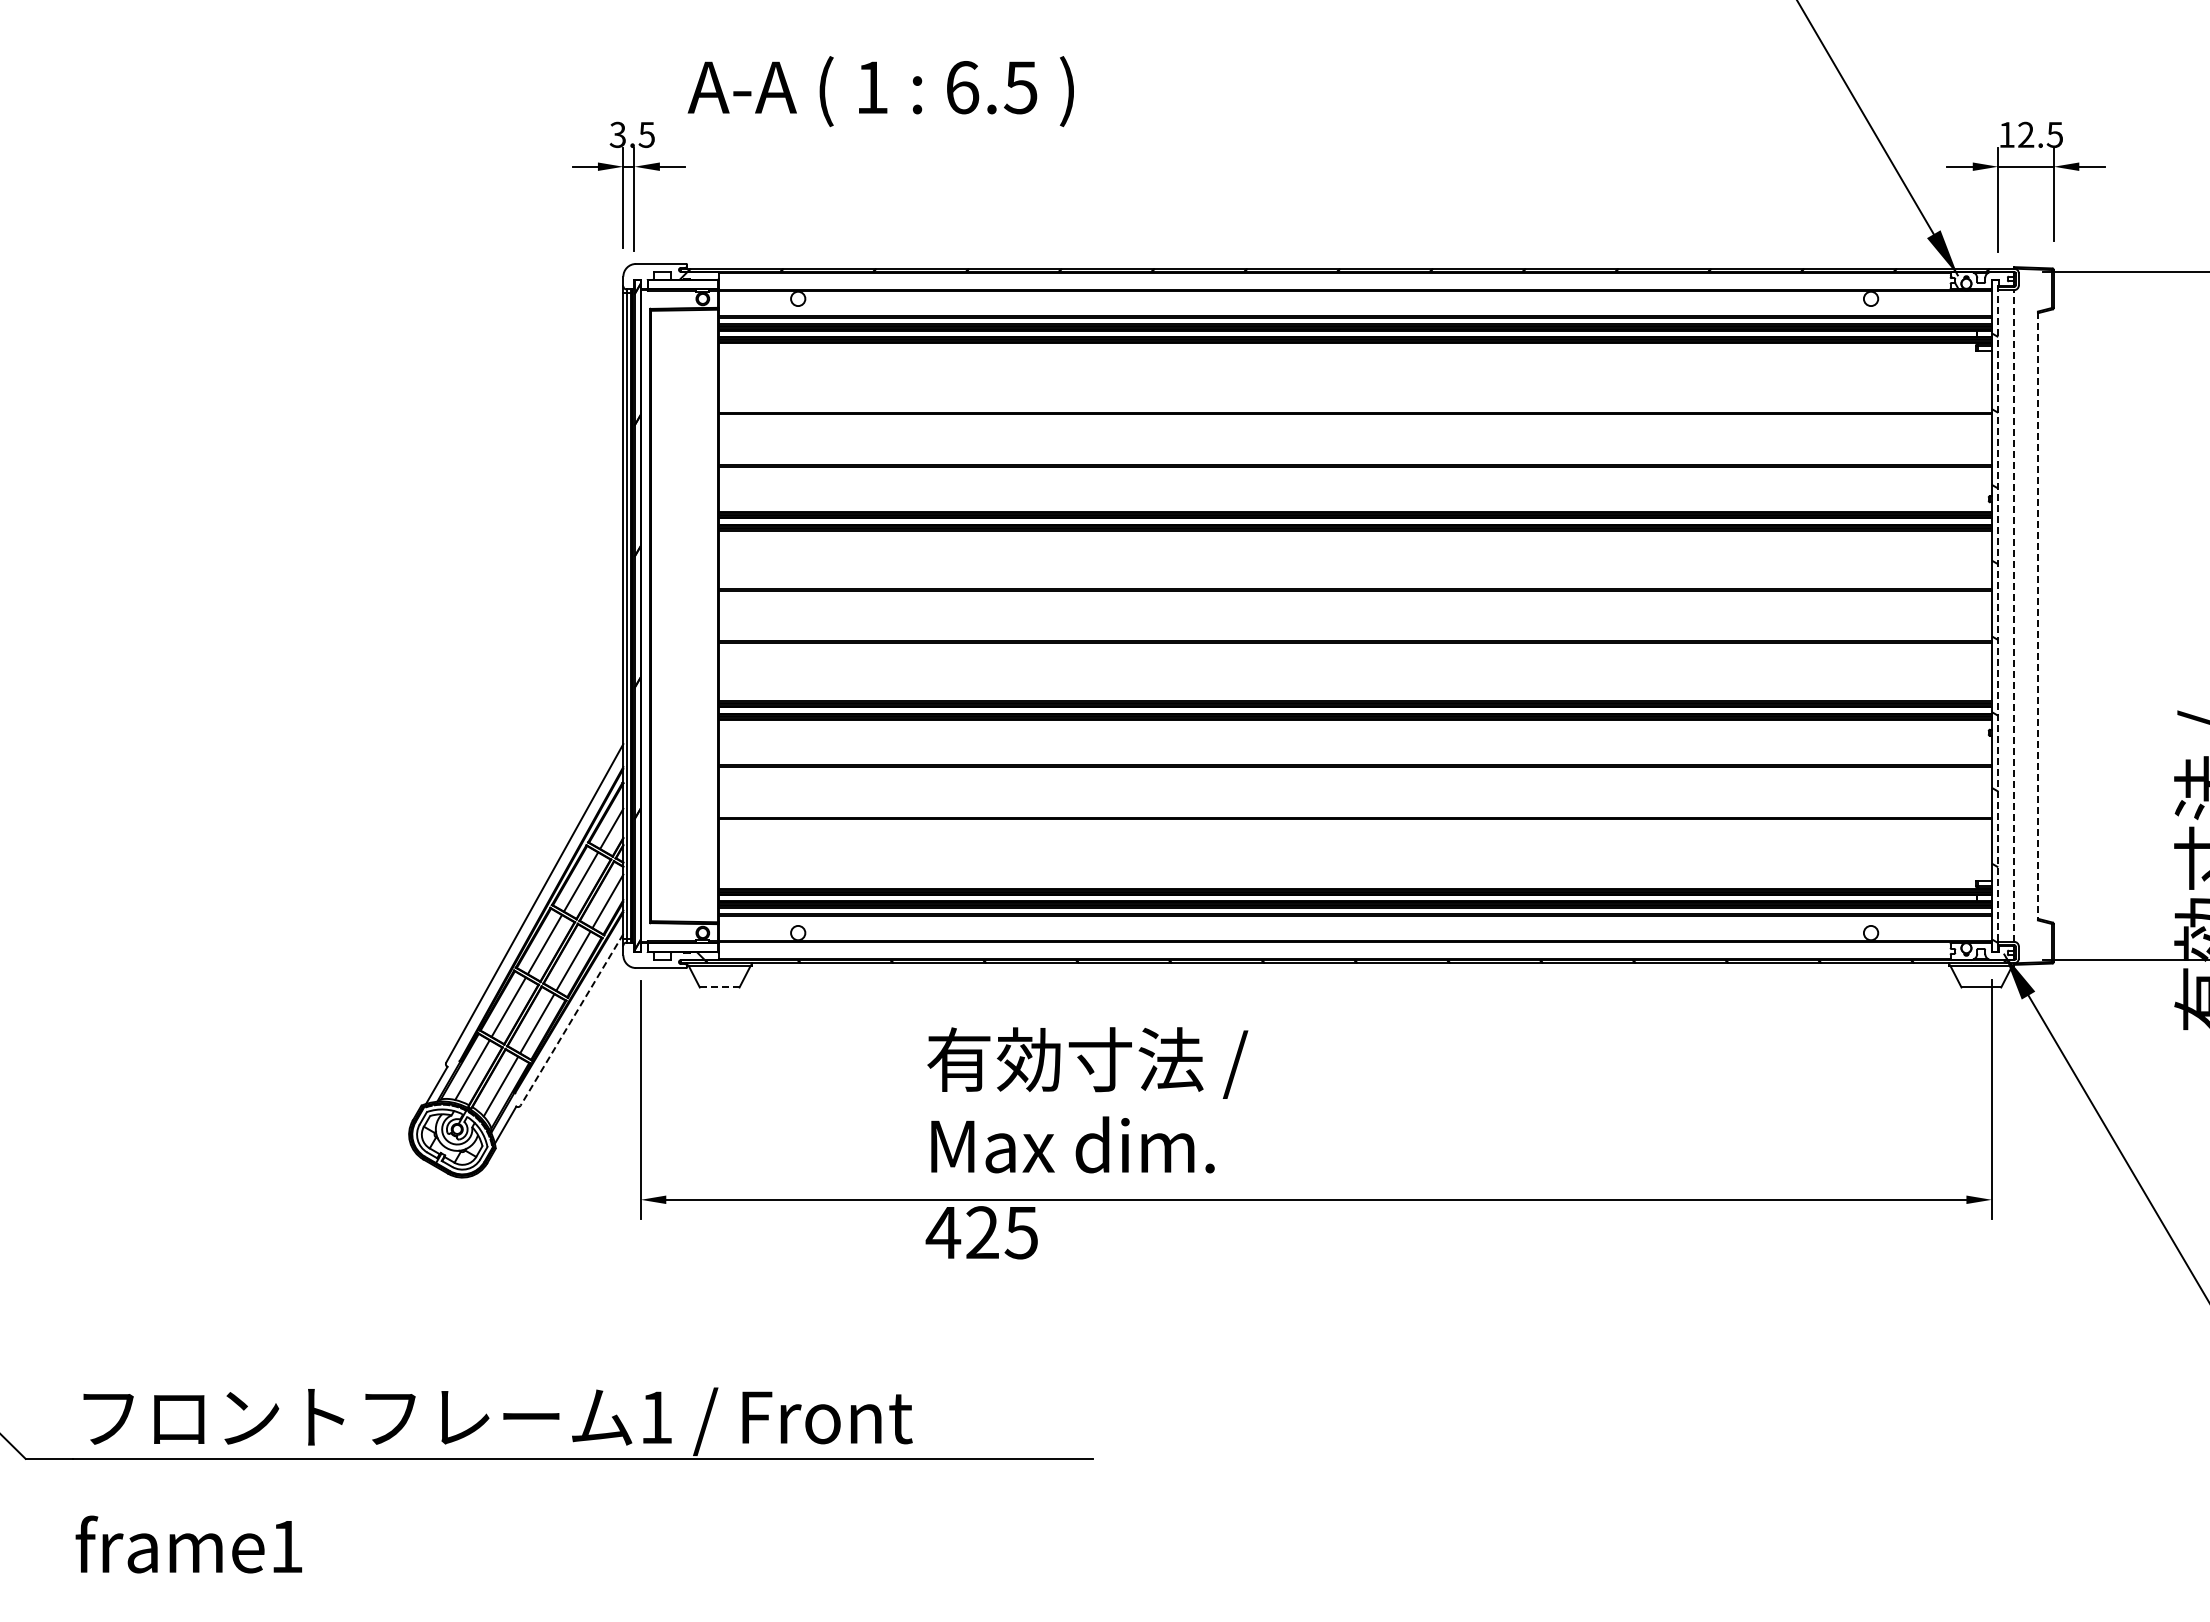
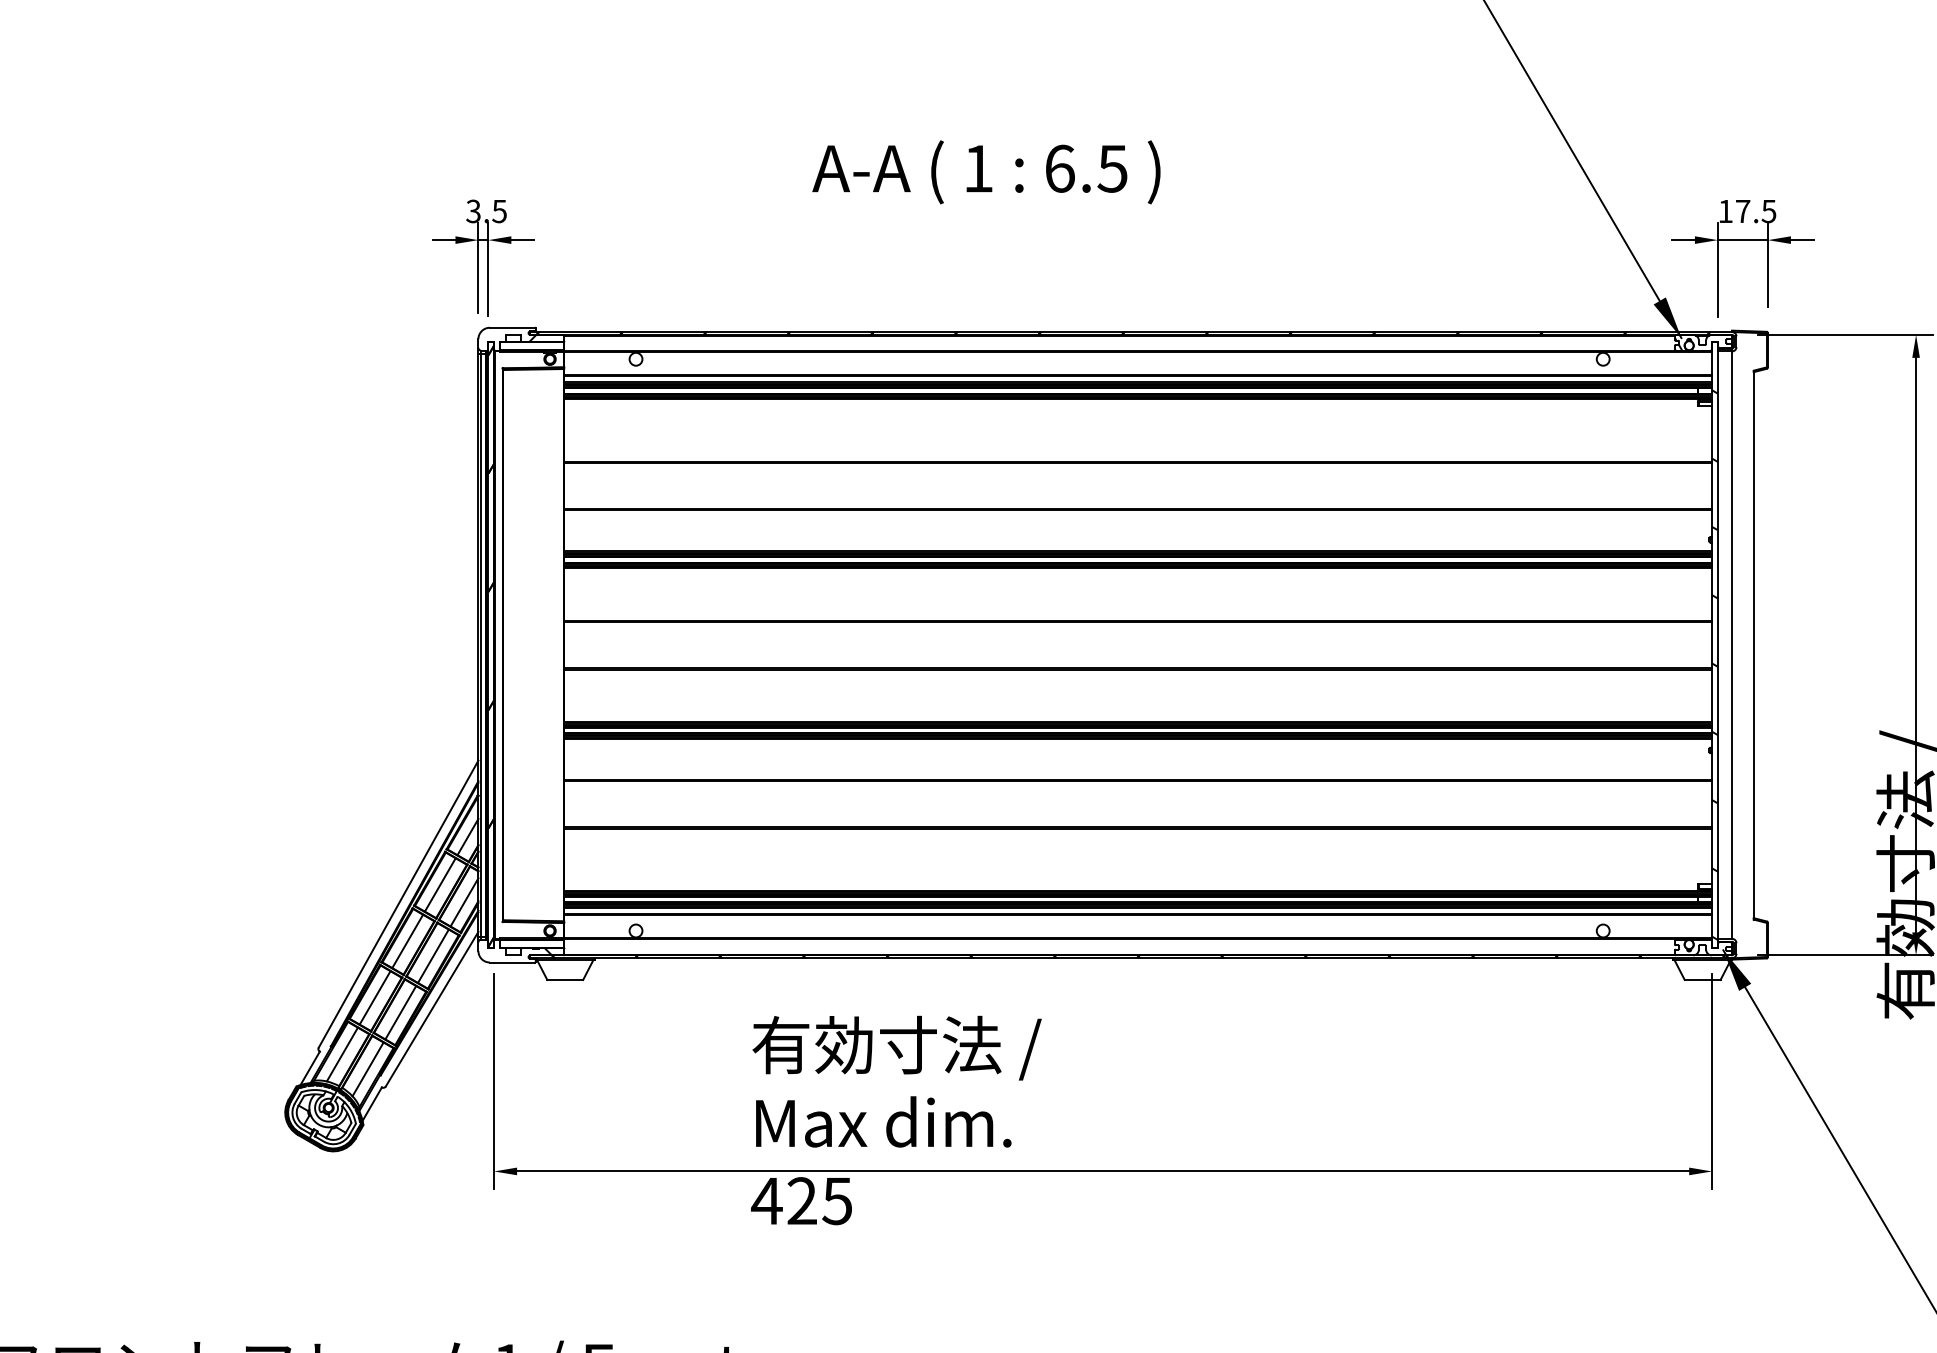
text: (880, 91) -> (986, 172), moved
text: (2026, 134) -> (1743, 211), 12.5 -> 17.5
line: (1998, 616) -> (1718, 645), dashed -> solid
line: (2014, 616) -> (1732, 645), dashed -> solid
line: (2037, 616) -> (1753, 645), dashed -> solid
line: (719, 987) -> (565, 980), dashed -> solid
line: (572, 1019) -> (432, 1008), dashed -> solid

